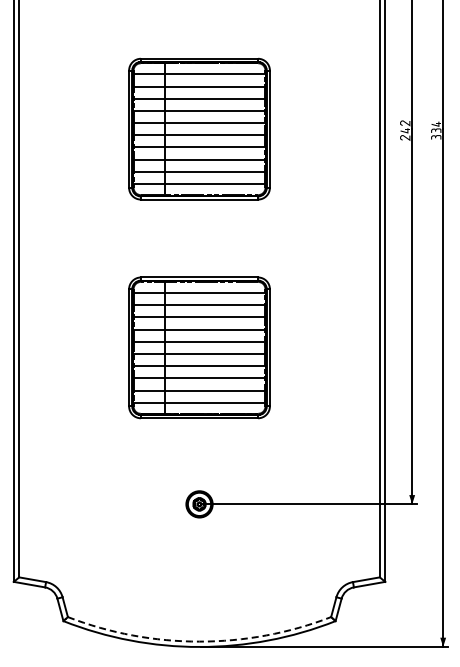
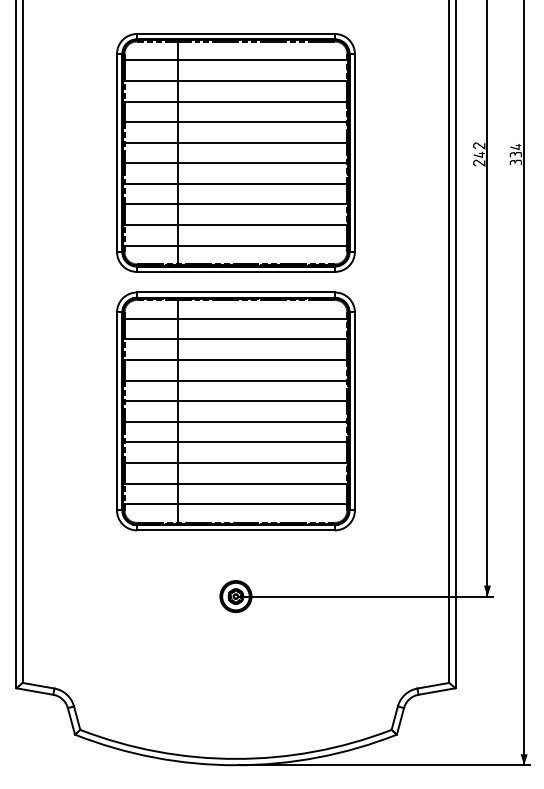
part: (199, 128) -> (235, 152), size x1.43
part: (199, 347) -> (235, 411), size x1.43
arc: (199, 641) -> (235, 758), dashed -> solid

